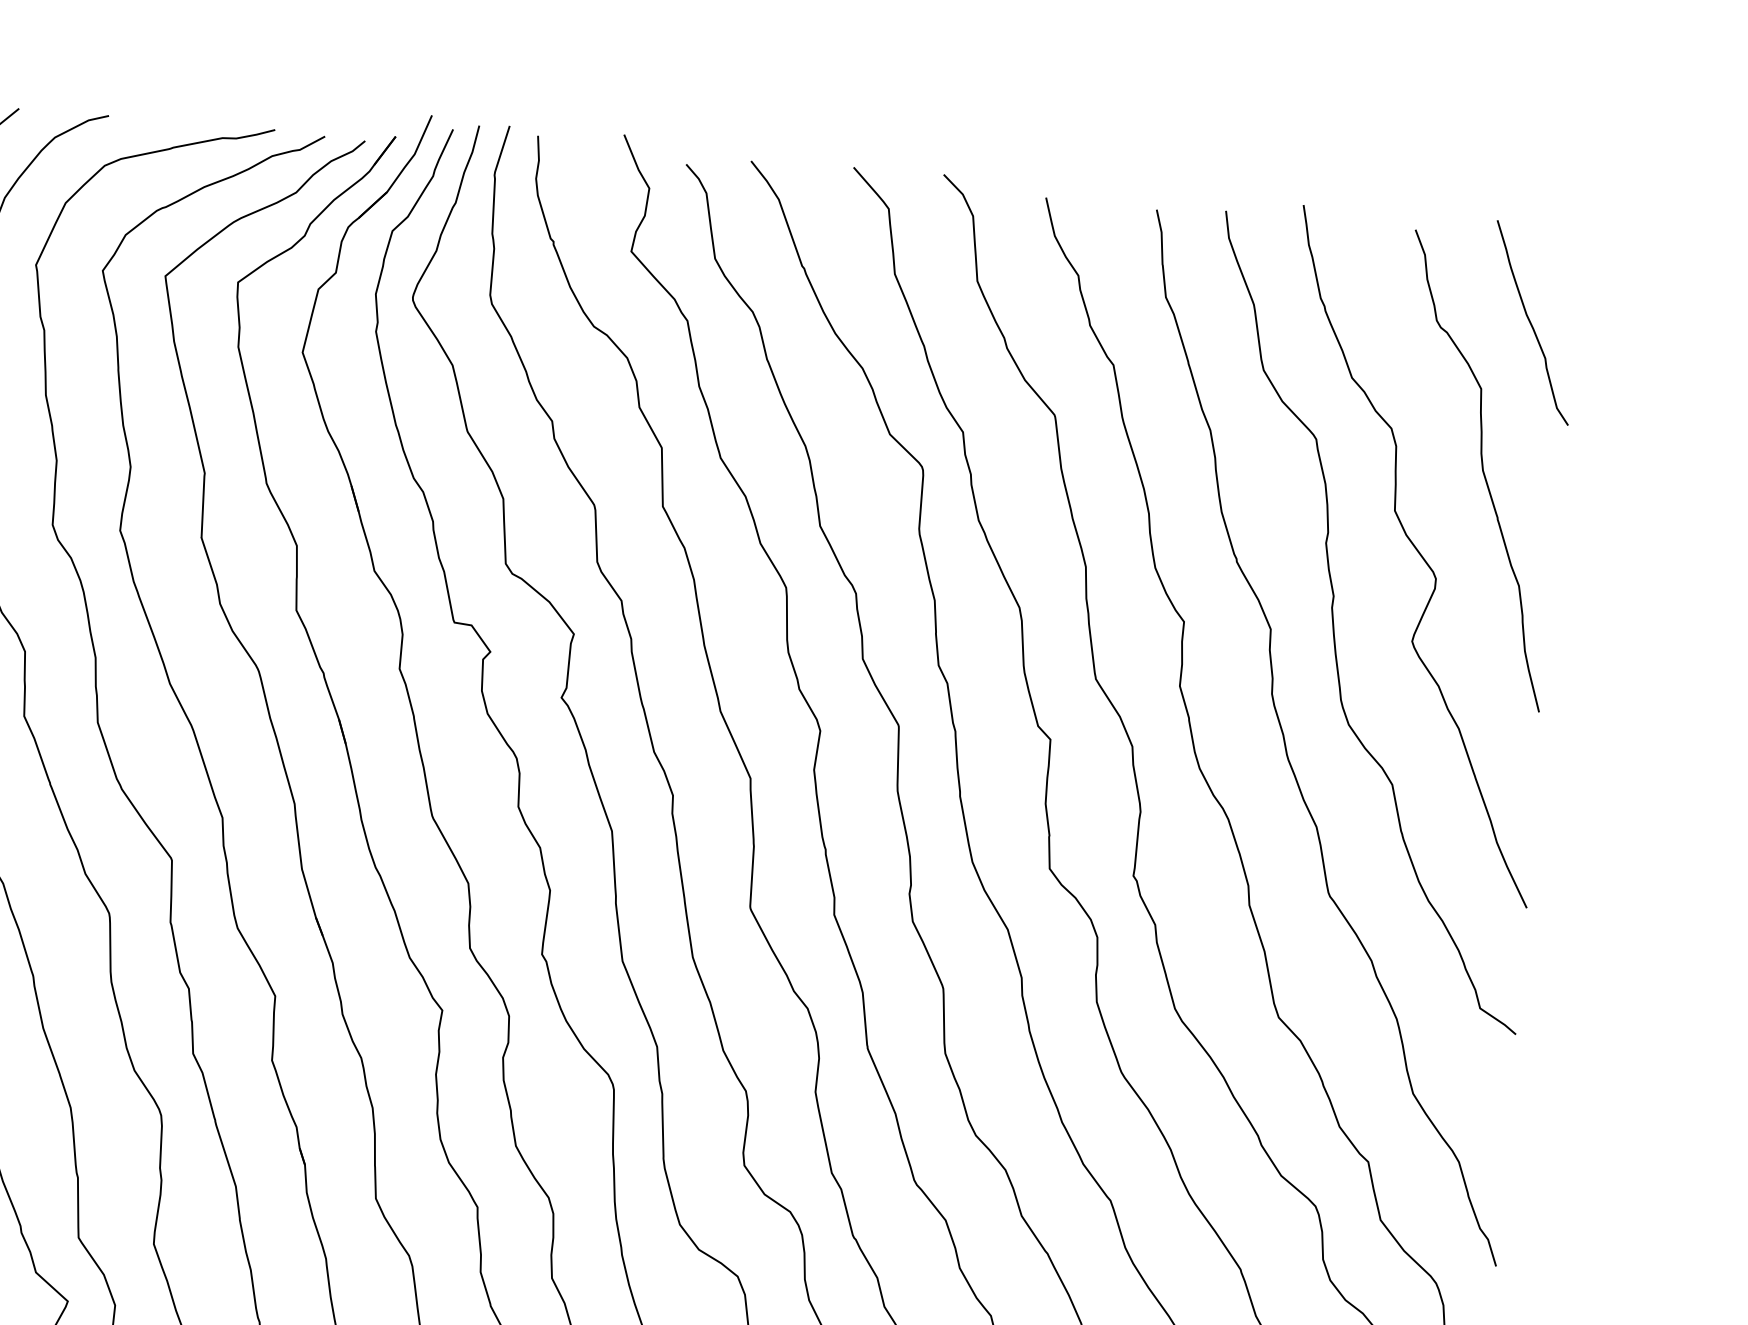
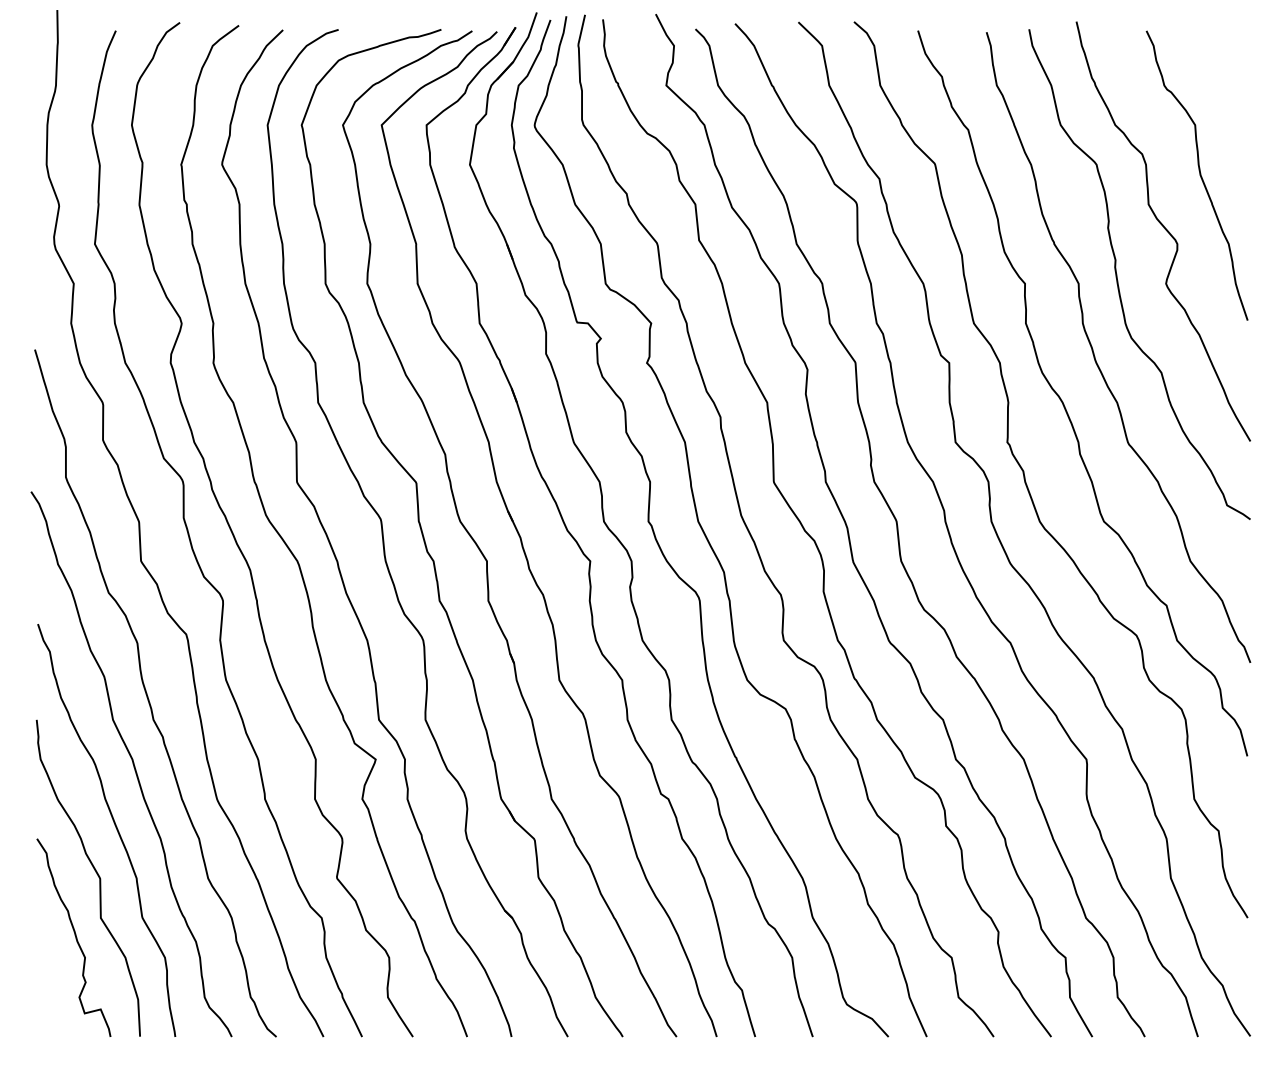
curve: (1531, 322) -> (1222, 81), removed

